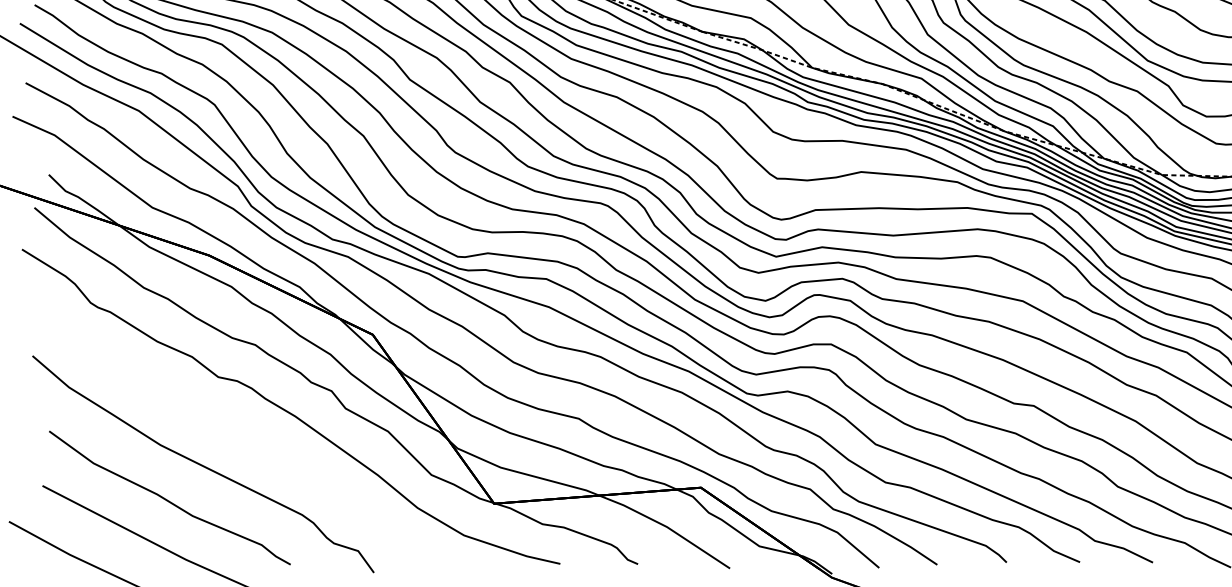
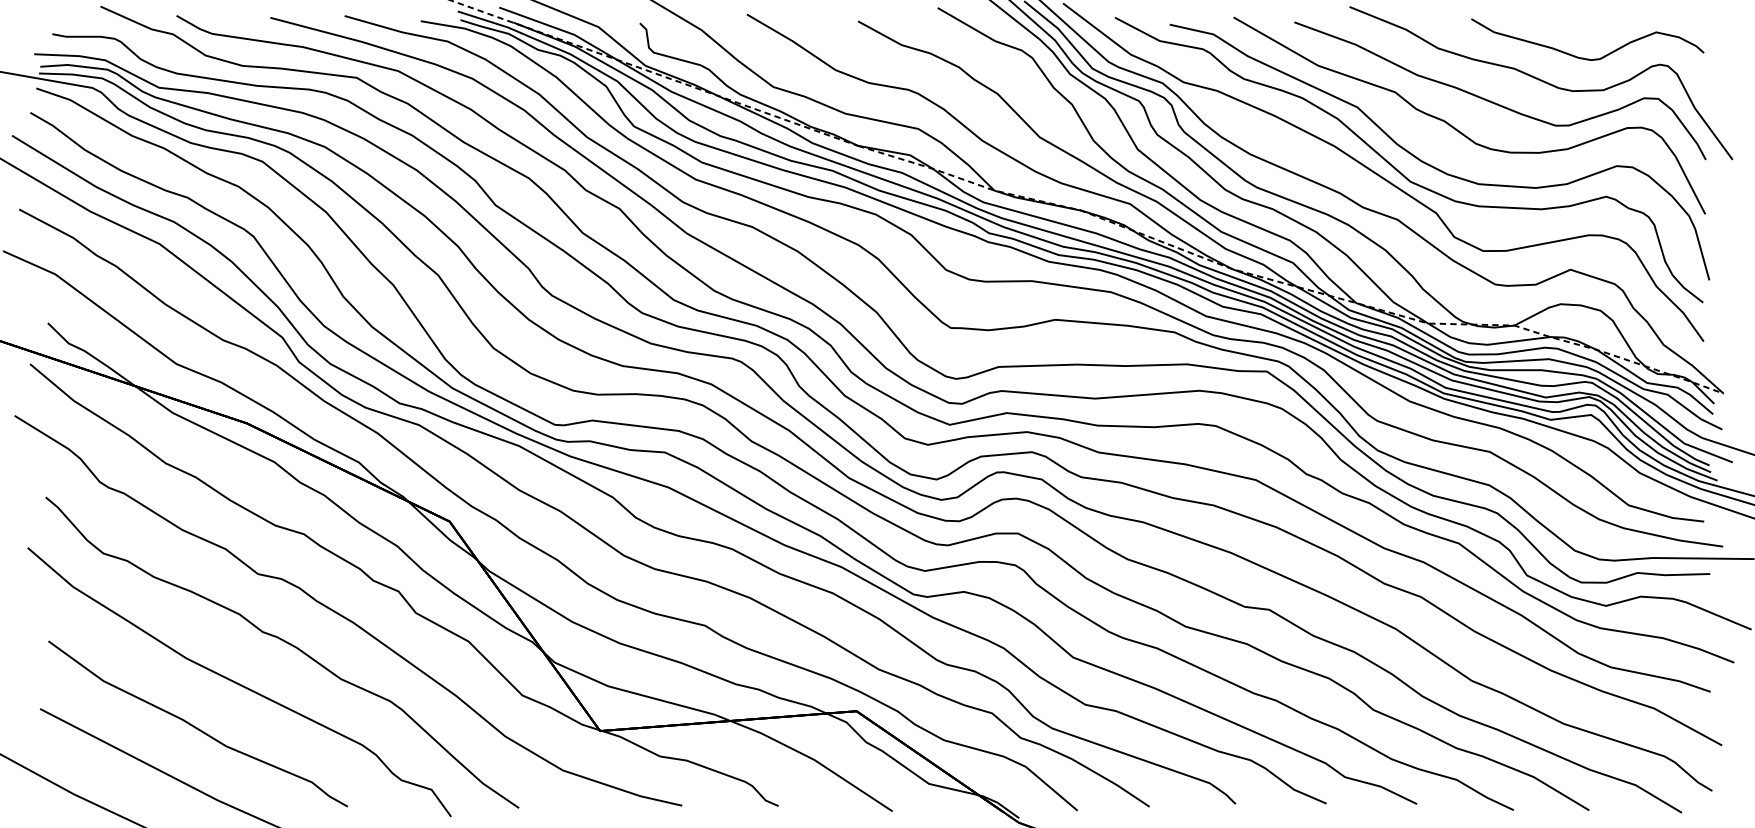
curve: (241, 433) -> (286, 643), added

